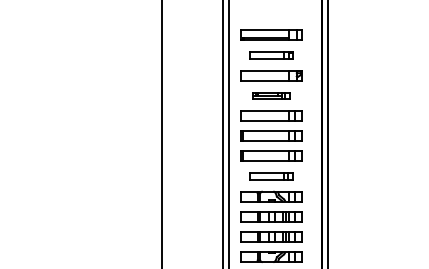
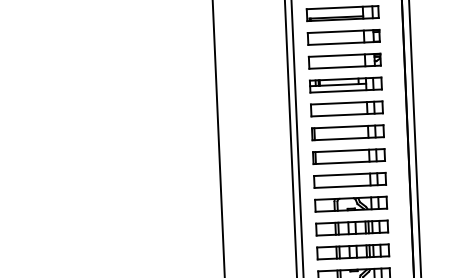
part: (271, 55) -> (343, 37), size x1.43
part: (271, 95) -> (345, 84), size x1.67
part: (271, 176) -> (349, 180), size x1.43

